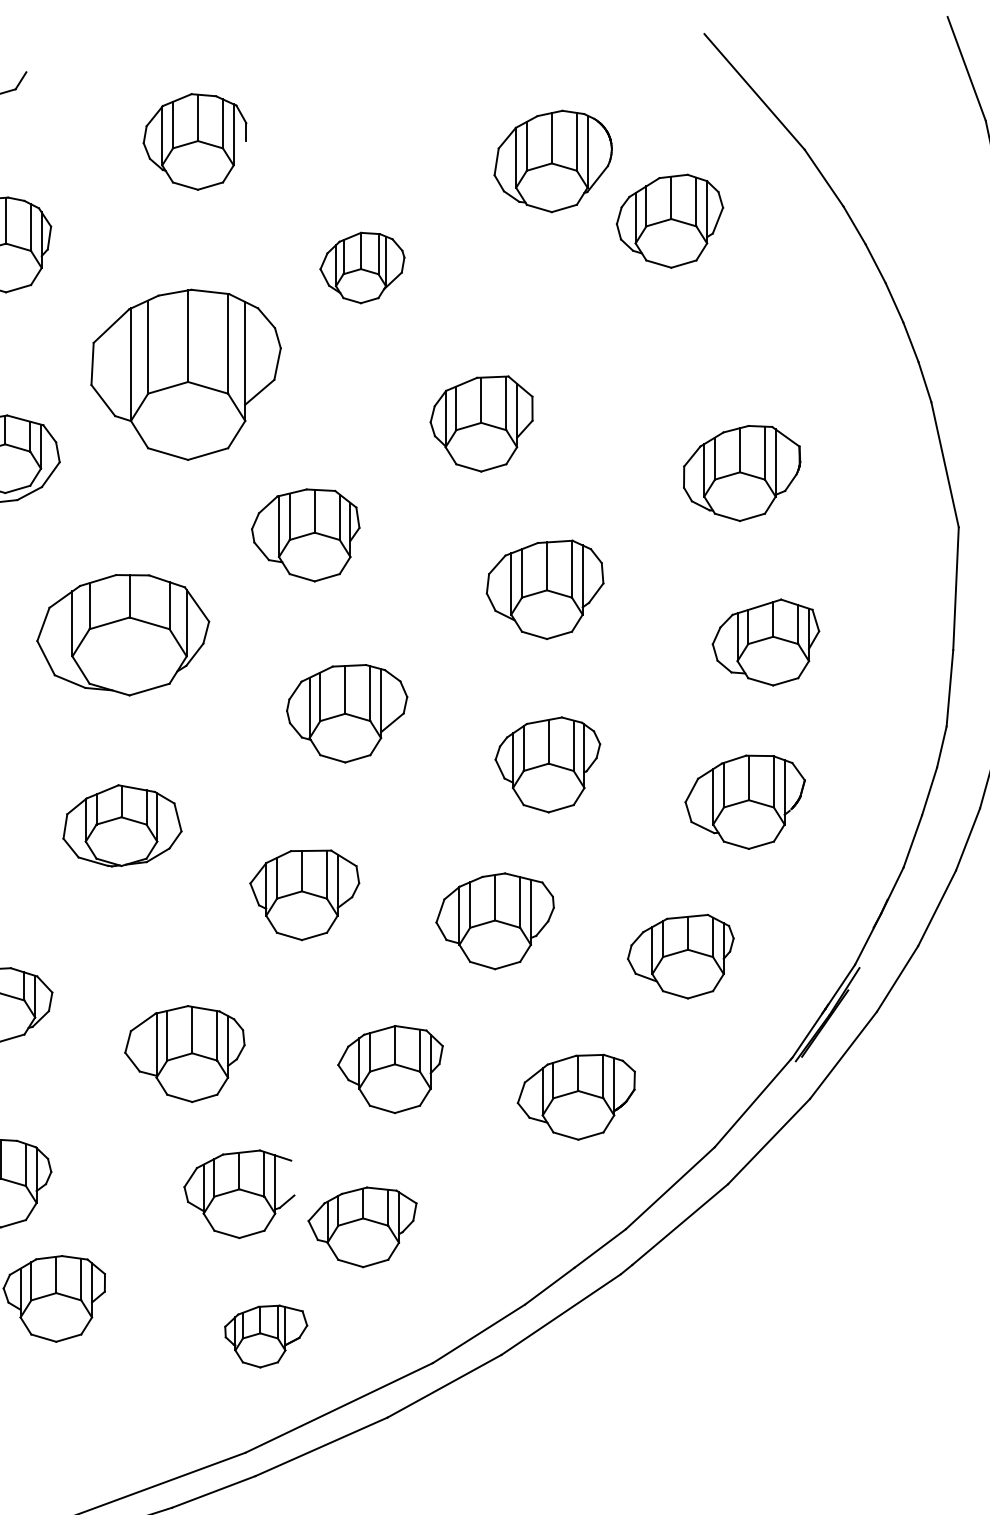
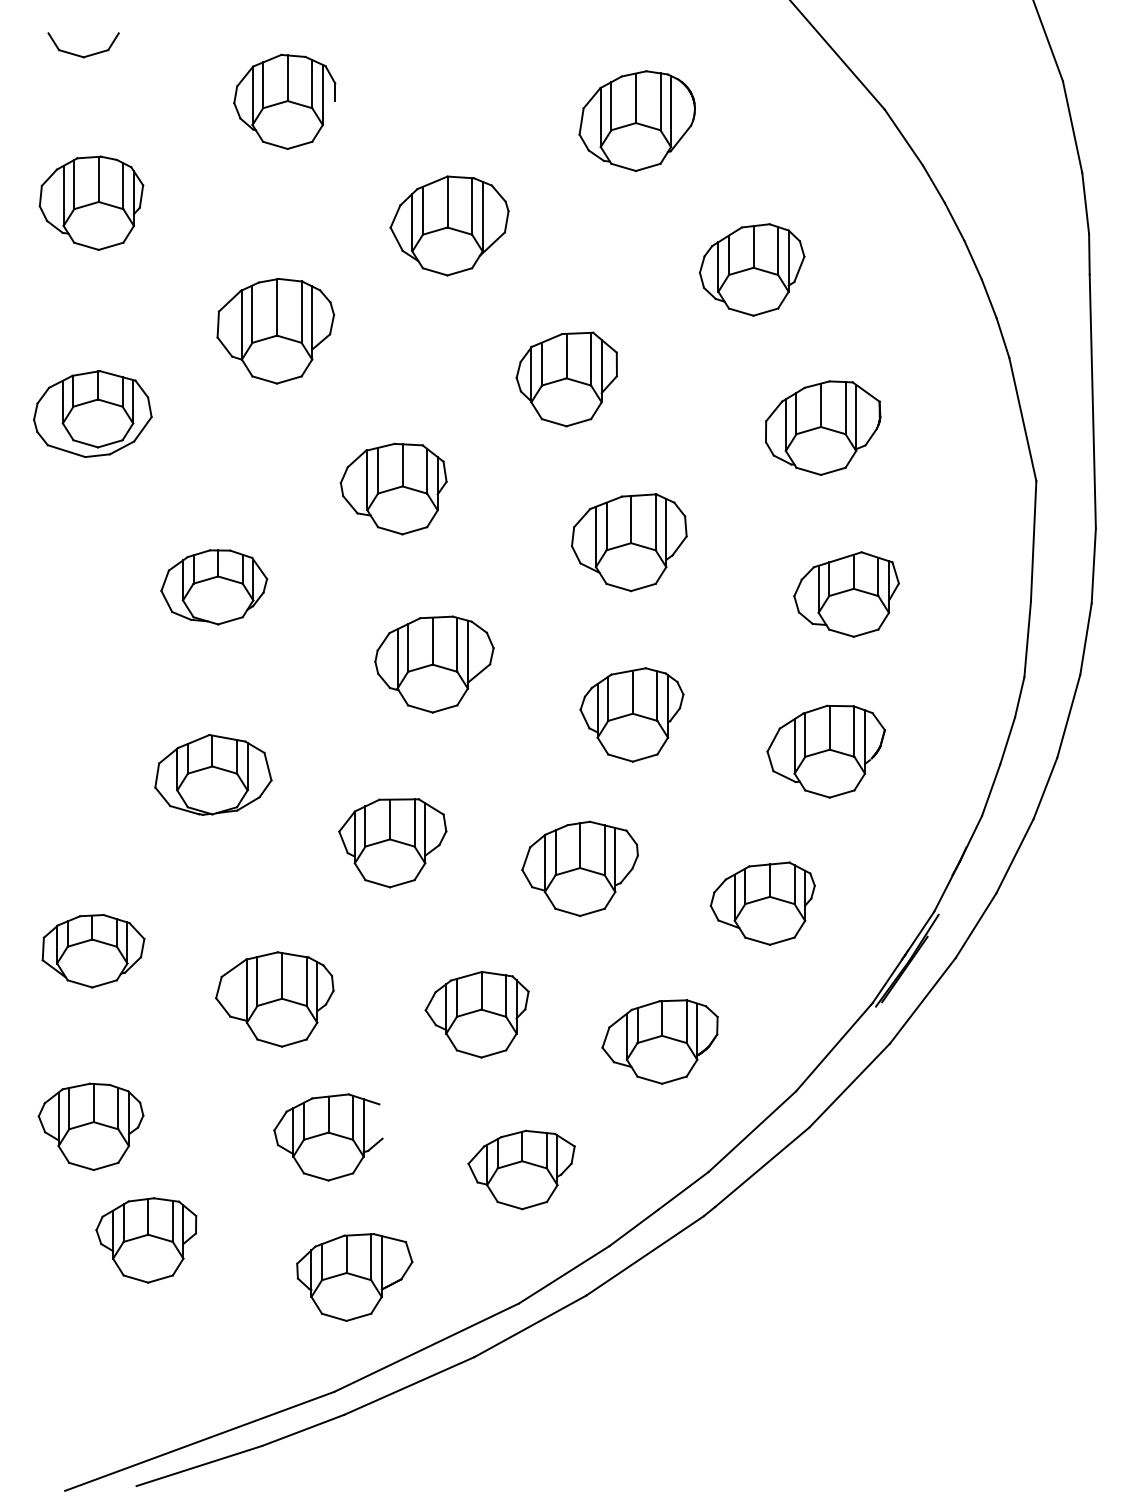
part: (670, 220) -> (752, 269), moved
part: (362, 267) -> (449, 225), size x1.43
part: (185, 375) -> (275, 331), size x0.62
part: (123, 635) -> (214, 587), size x0.62
part: (362, 1226) -> (521, 1169), moved
part: (265, 1336) -> (354, 1277), size x1.43

